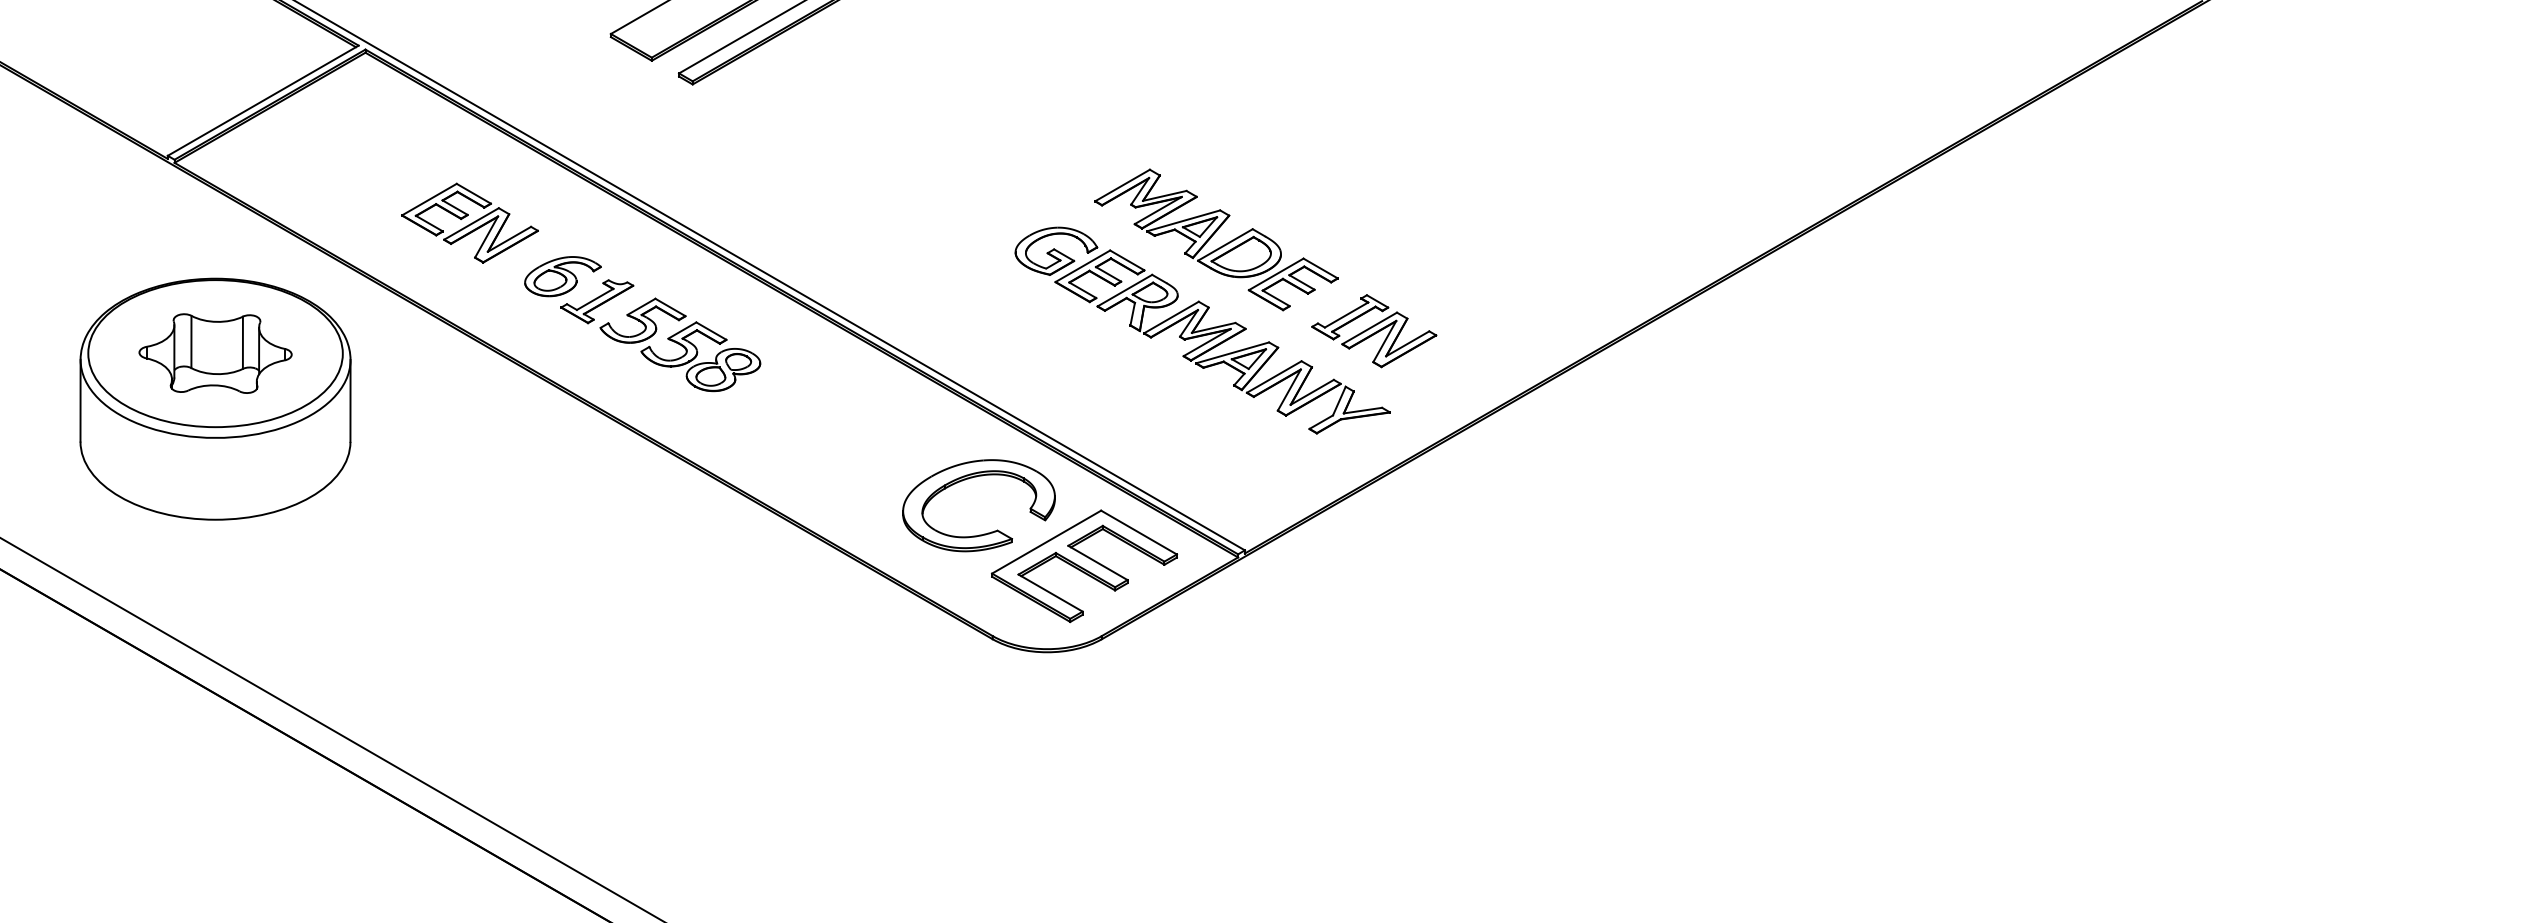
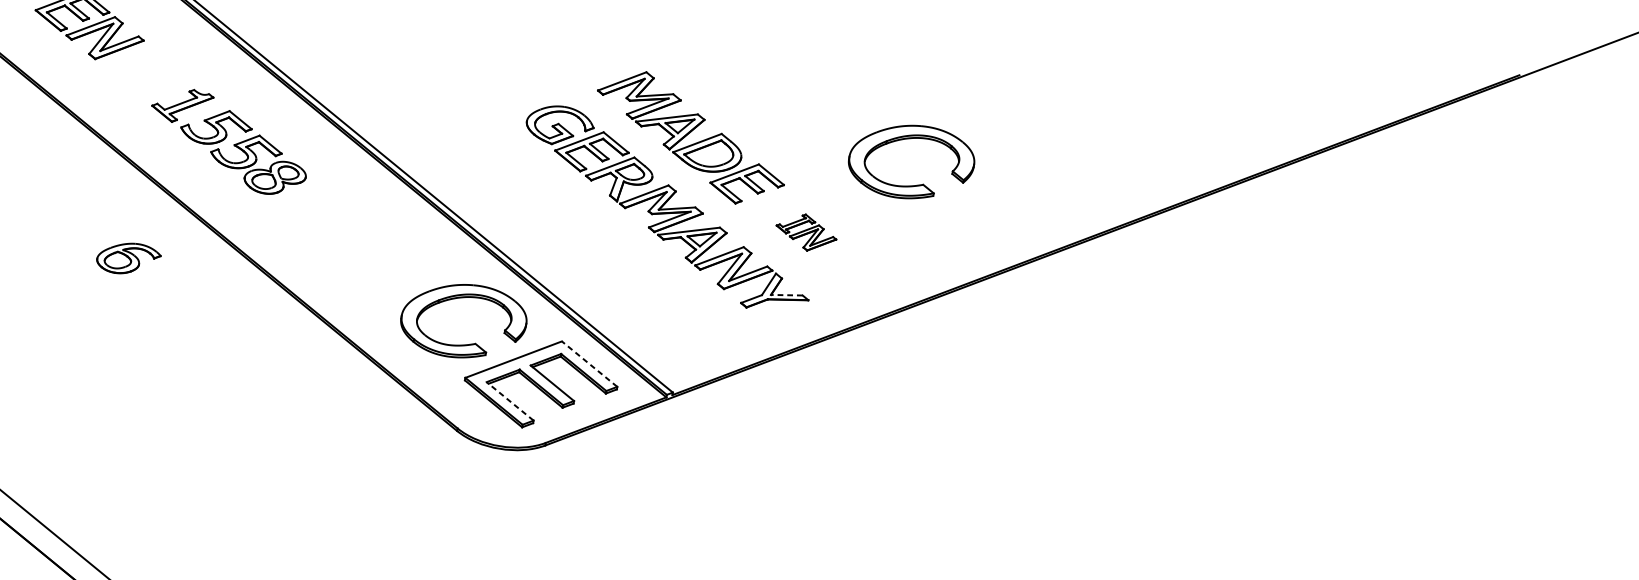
part: (1480, 198) -> (909, 139), added
part: (562, 276) -> (128, 258), moved
part: (1374, 331) -> (806, 232), size x0.6
line: (1362, 410) -> (786, 295), solid -> dashed
line: (1139, 532) -> (590, 364), solid -> dashed
line: (1050, 592) -> (510, 400), solid -> dashed

